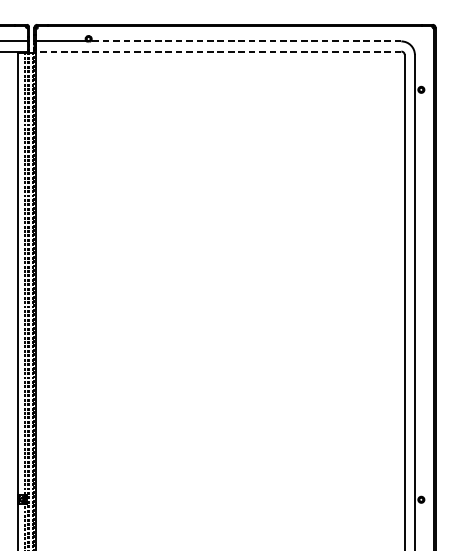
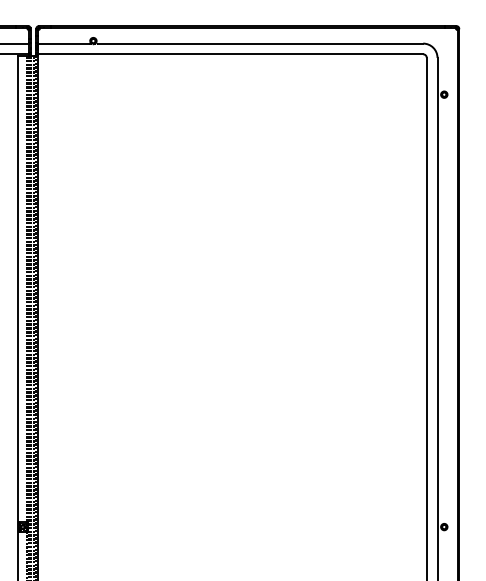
line: (247, 41) -> (260, 43), dashed -> solid
line: (218, 51) -> (230, 54), dashed -> solid

